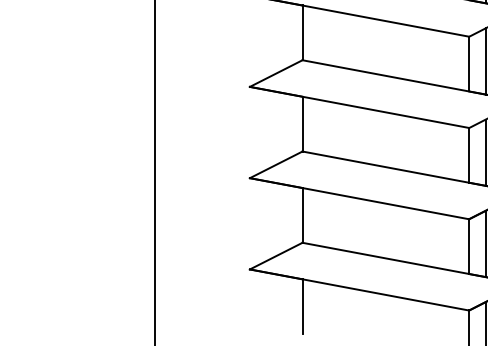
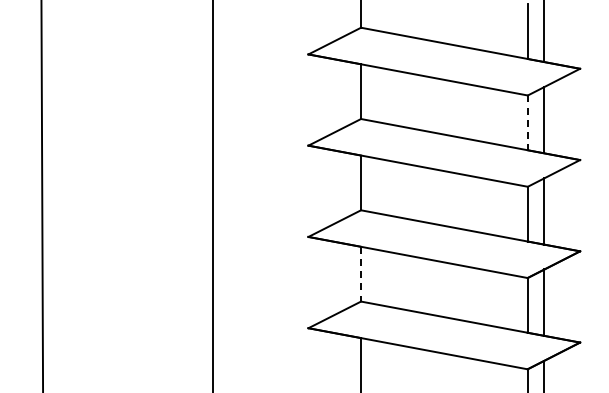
line: (468, 64) -> (527, 123), solid -> dashed
line: (302, 215) -> (361, 274), solid -> dashed

